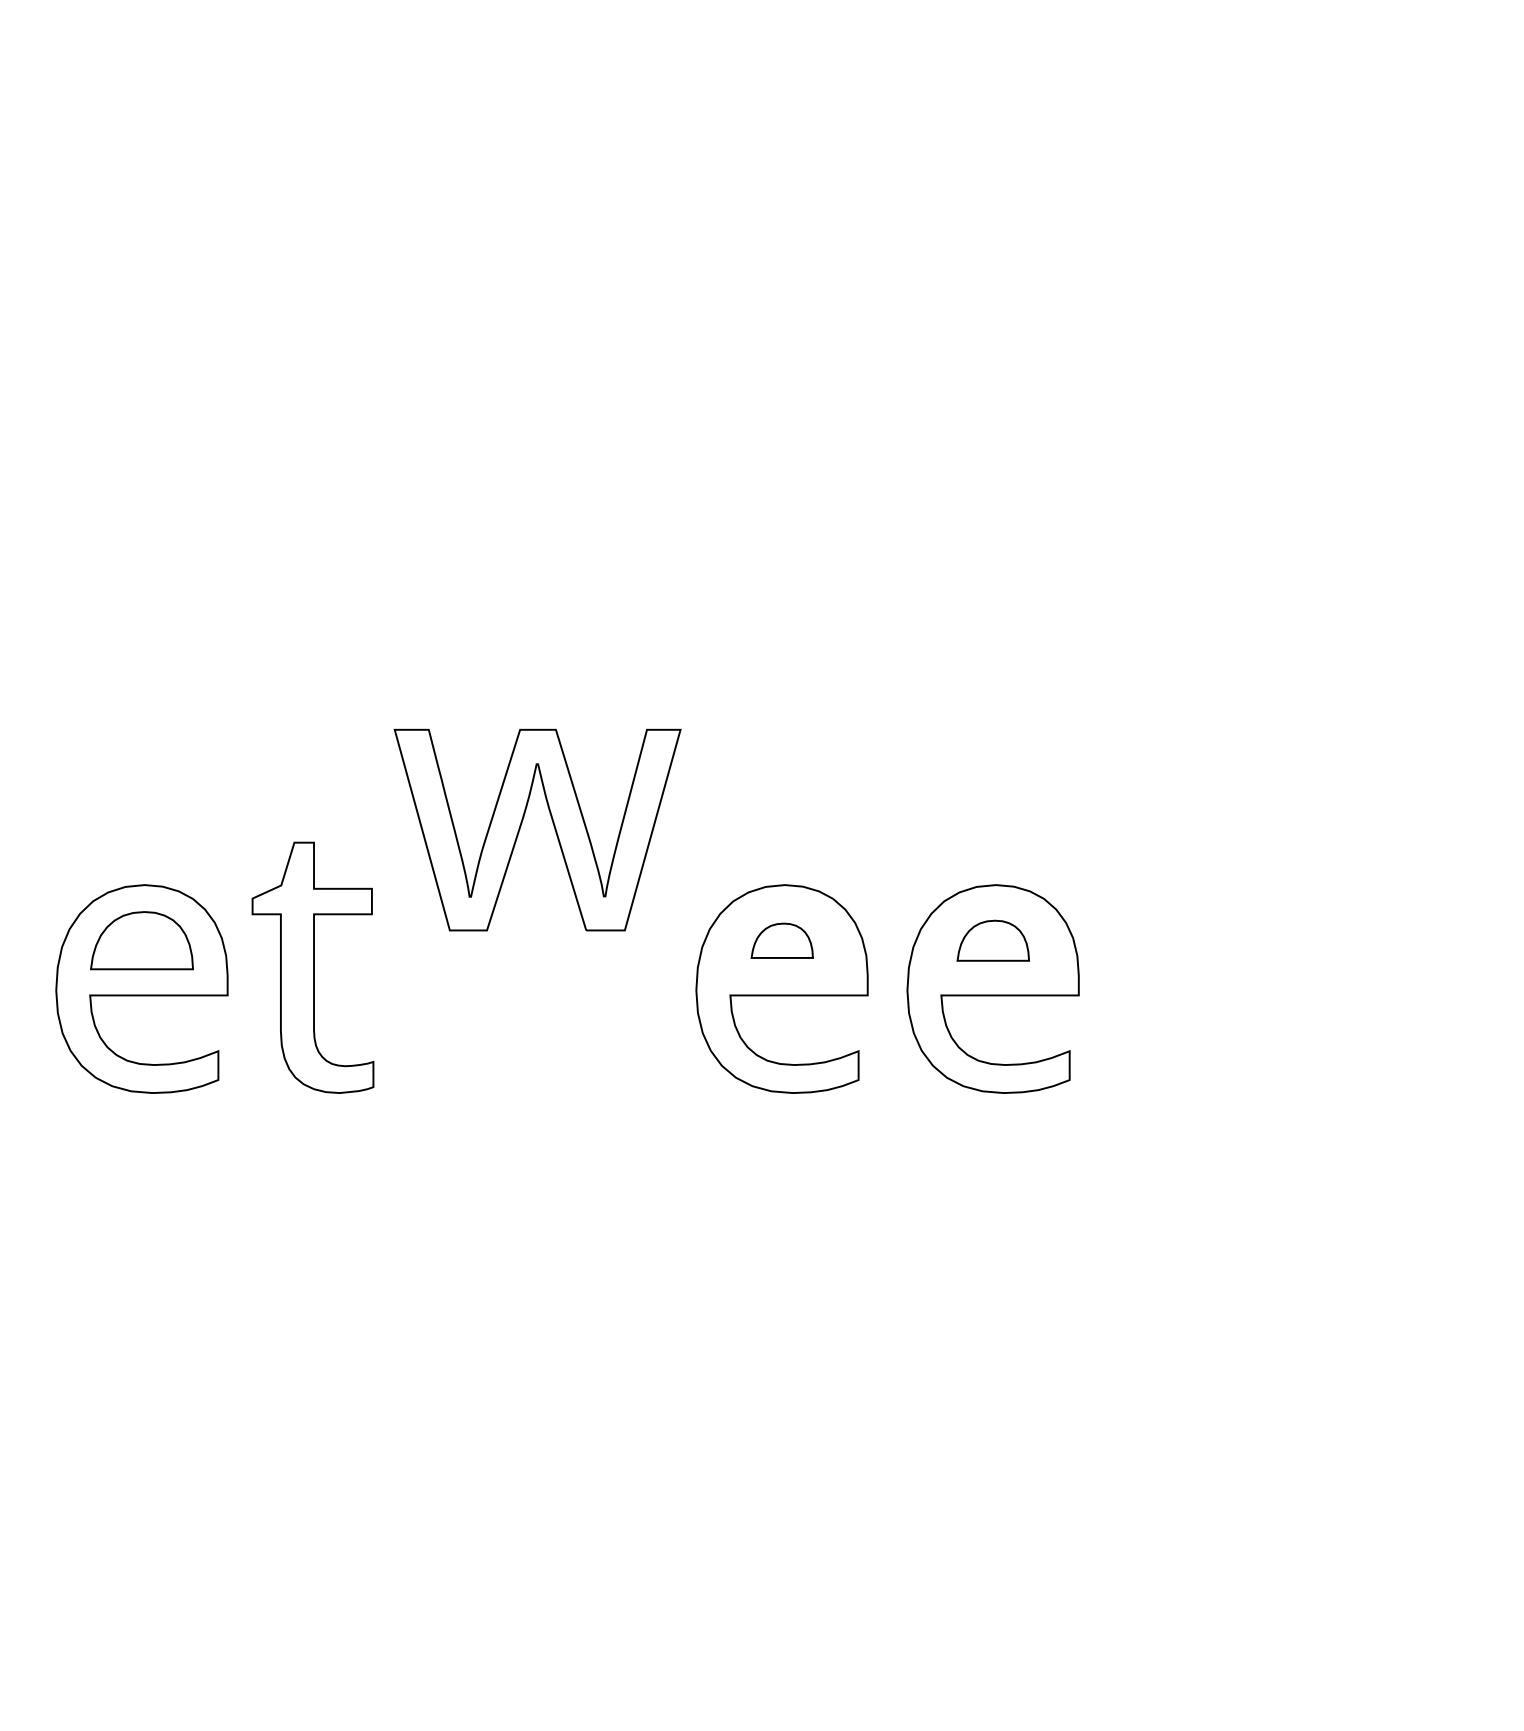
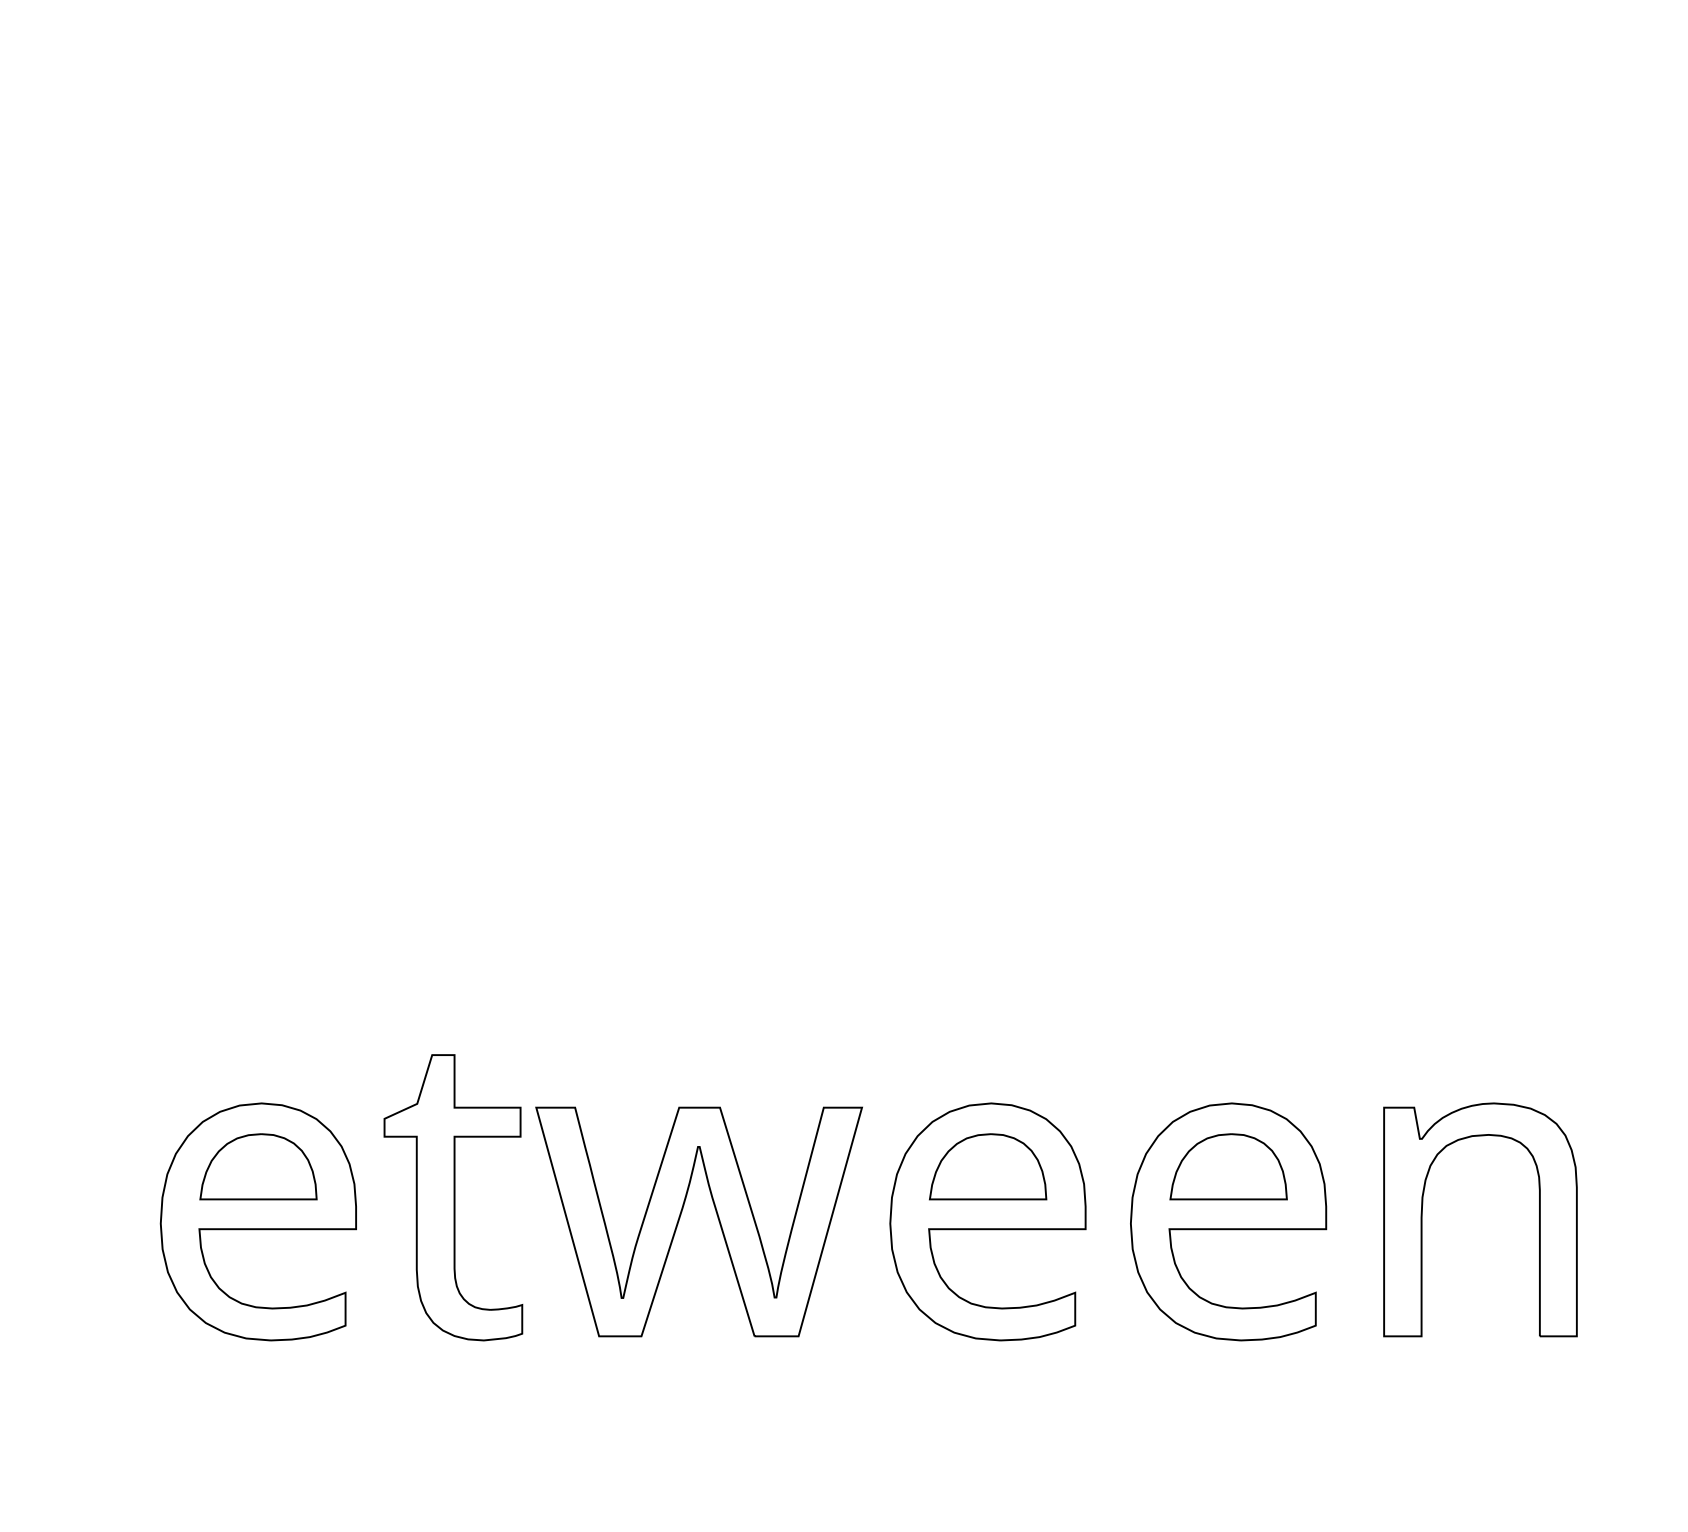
part: (522, 823) -> (681, 1214), moved
part: (782, 940) -> (988, 1166), size x1.67
part: (993, 940) -> (1228, 1166), size x1.43
part: (1163, 987) -> (1422, 1220), added

